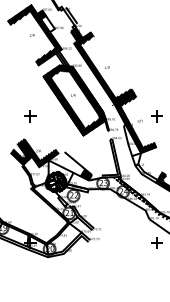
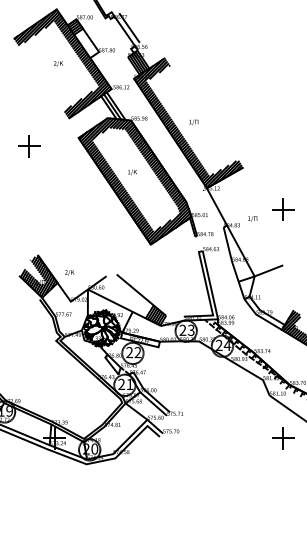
part: (30, 116) -> (29, 147), moved
hatch: (135, 122) -> (244, 221), removed
hatch: (39, 152) -> (71, 275), removed

